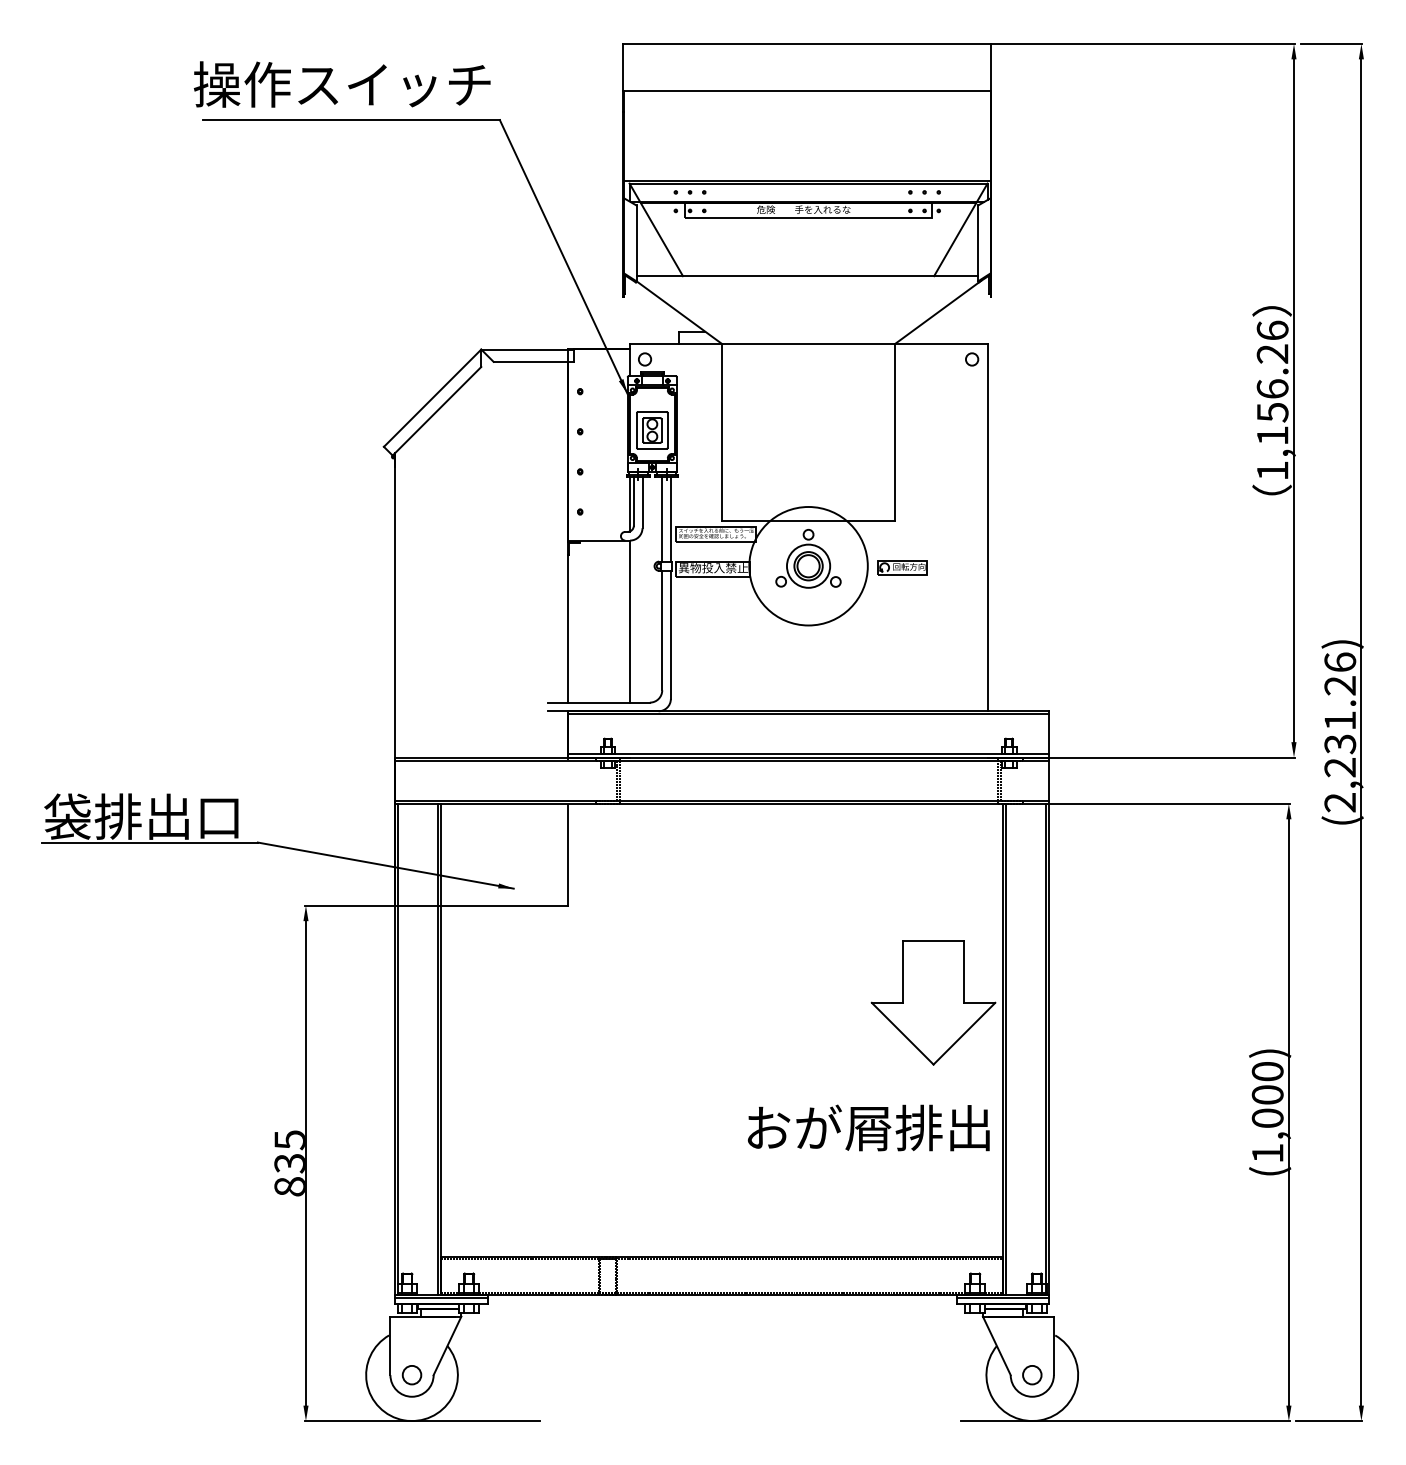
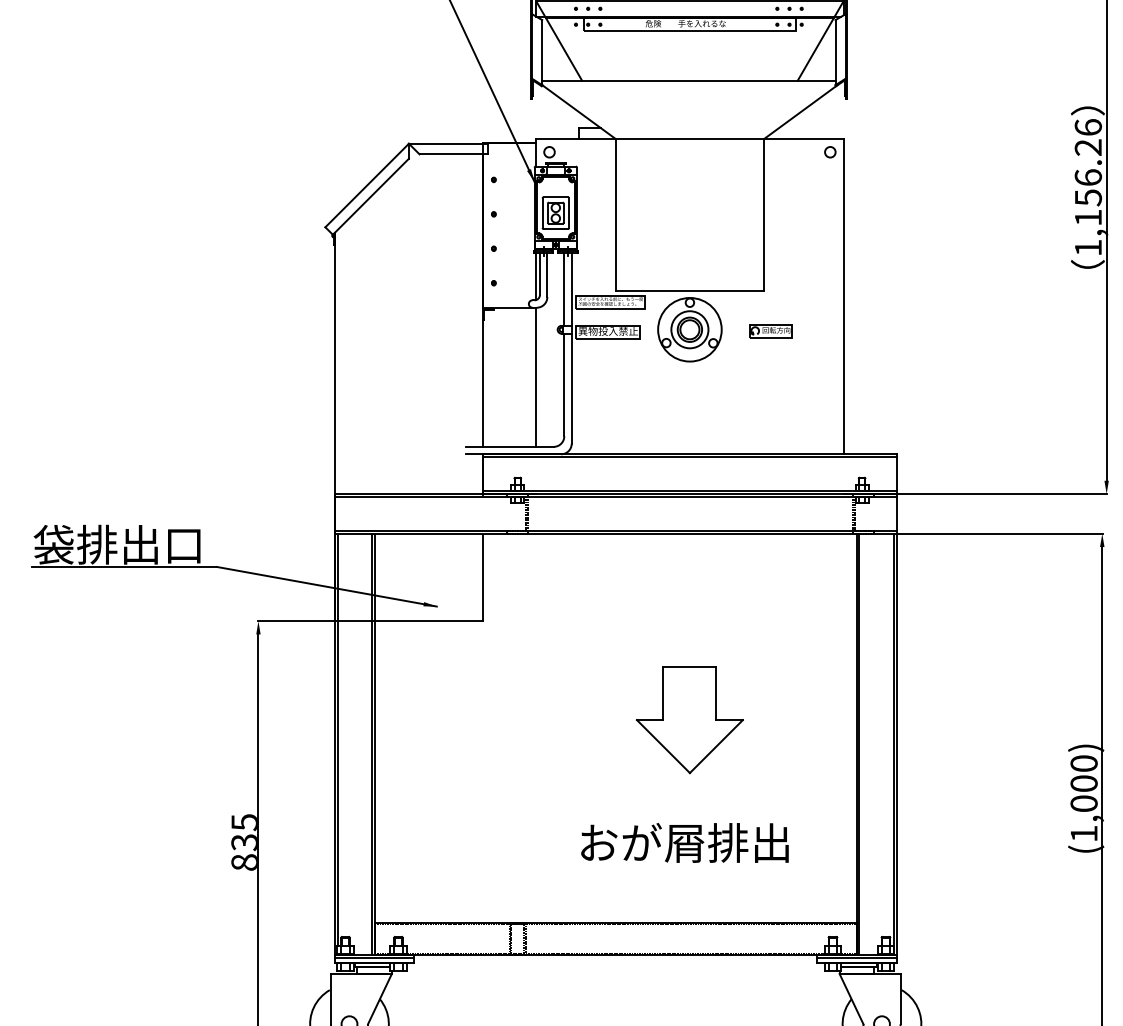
circle: (808, 566) -> (689, 330), size x0.62
part: (933, 1002) -> (689, 719), moved
text: (868, 1127) -> (684, 842), moved

